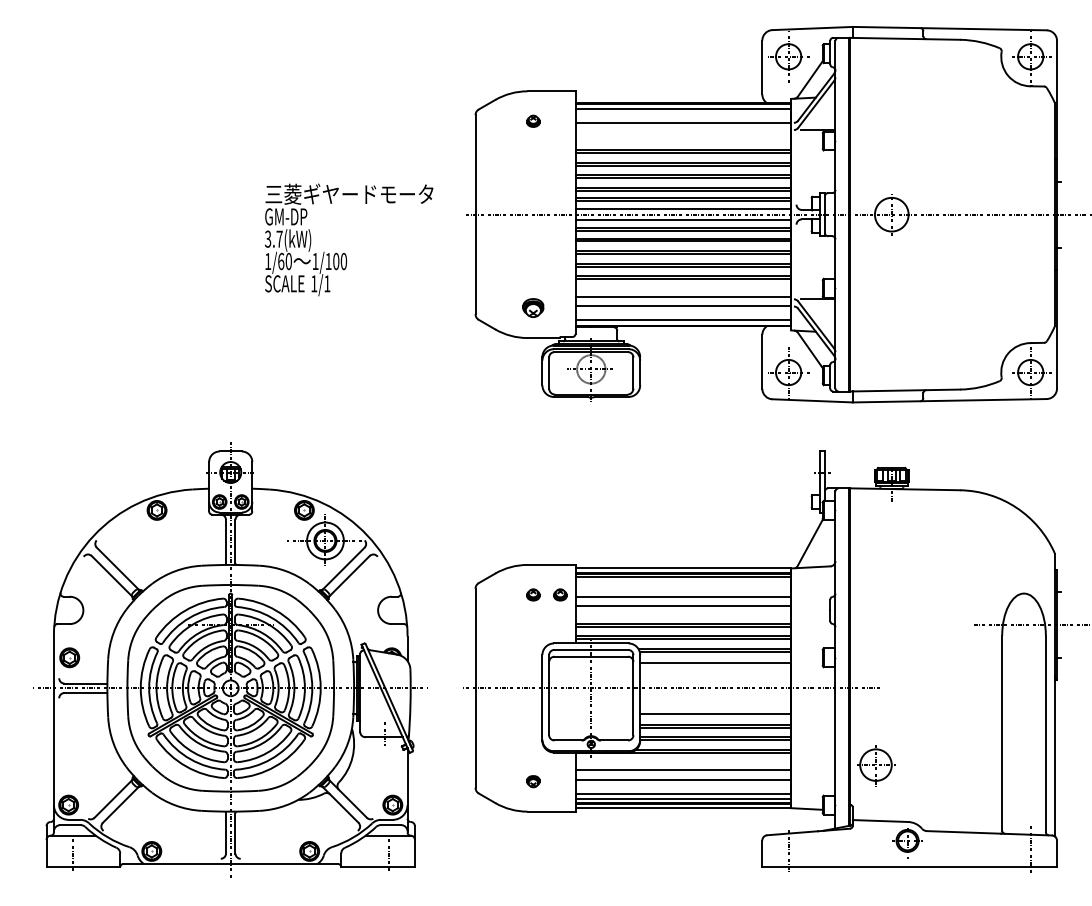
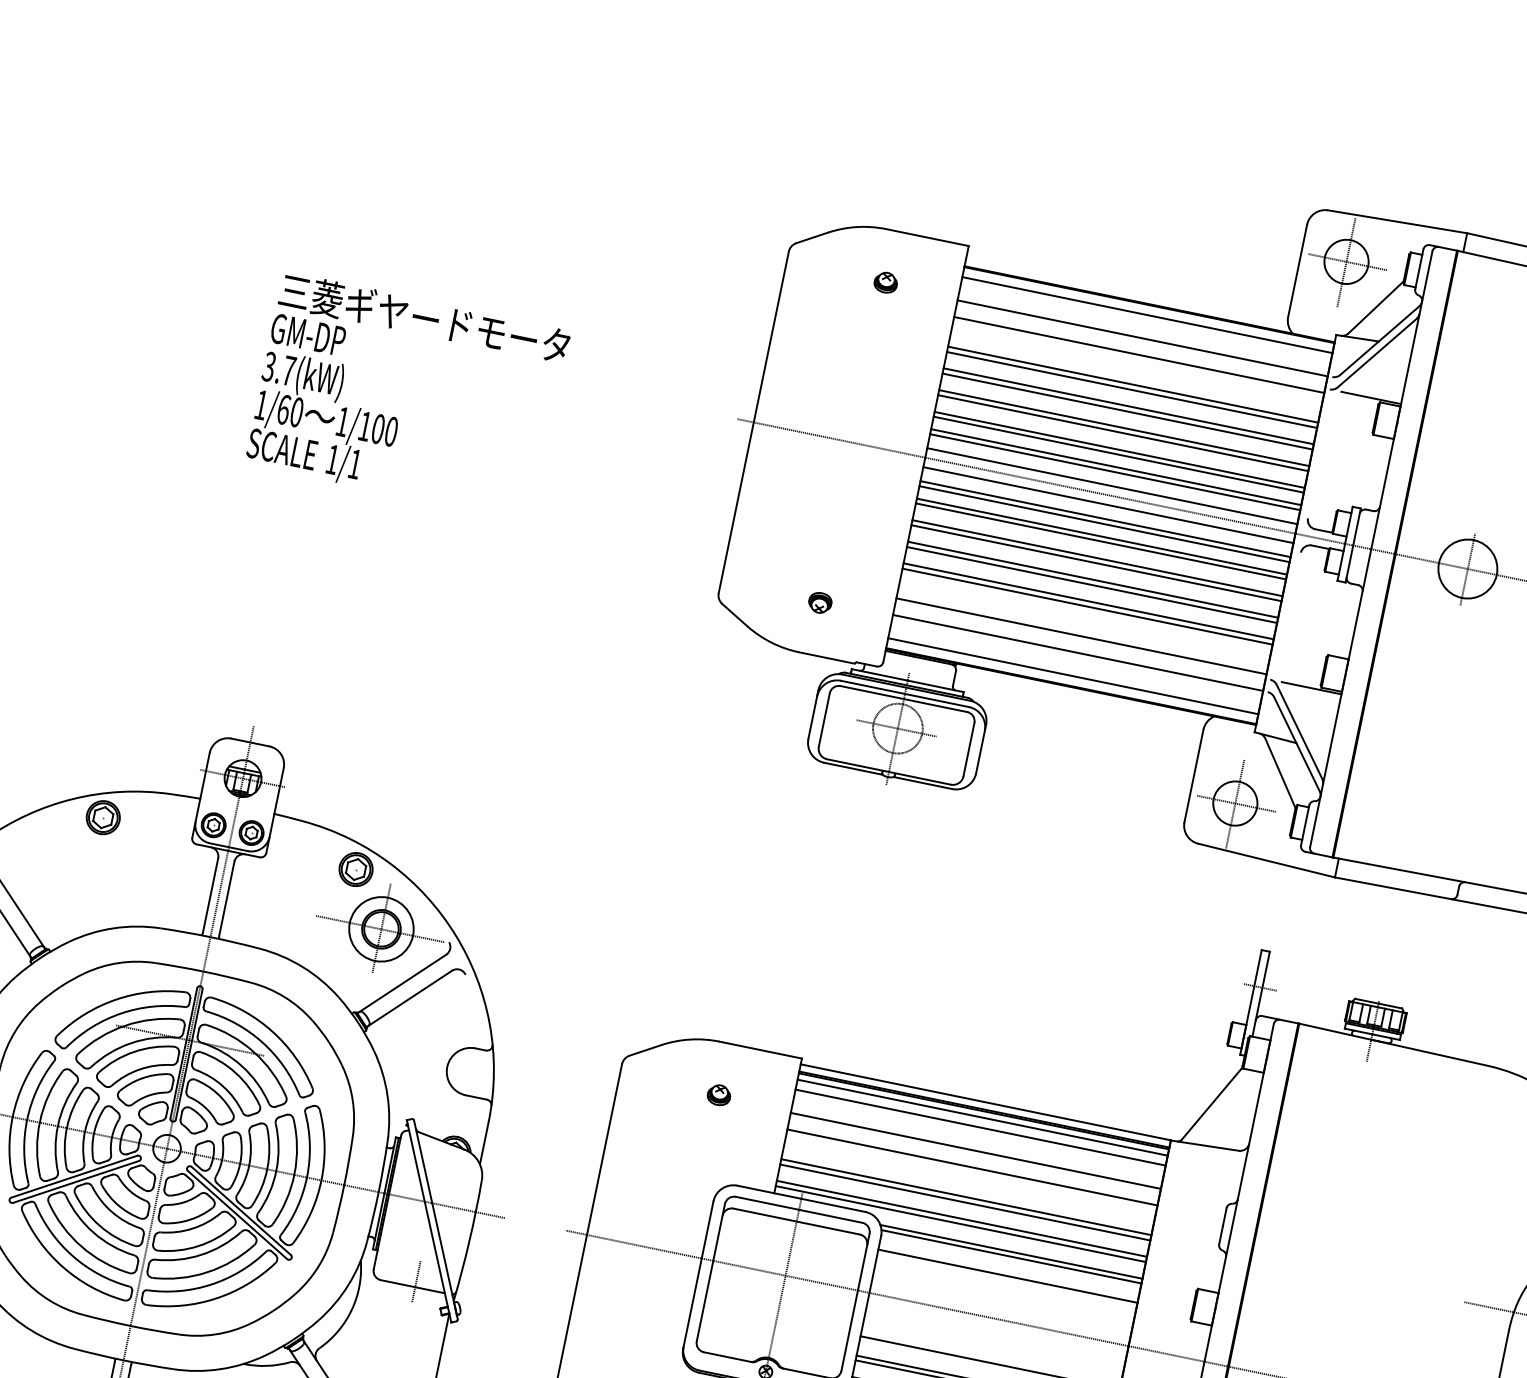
line: (683, 132) -> (1139, 354), added
text: (349, 239) -> (408, 395), moved
part: (533, 307) -> (820, 602), size x0.62
line: (683, 583) -> (980, 1128), added
part: (560, 594) -> (765, 1103), removed

